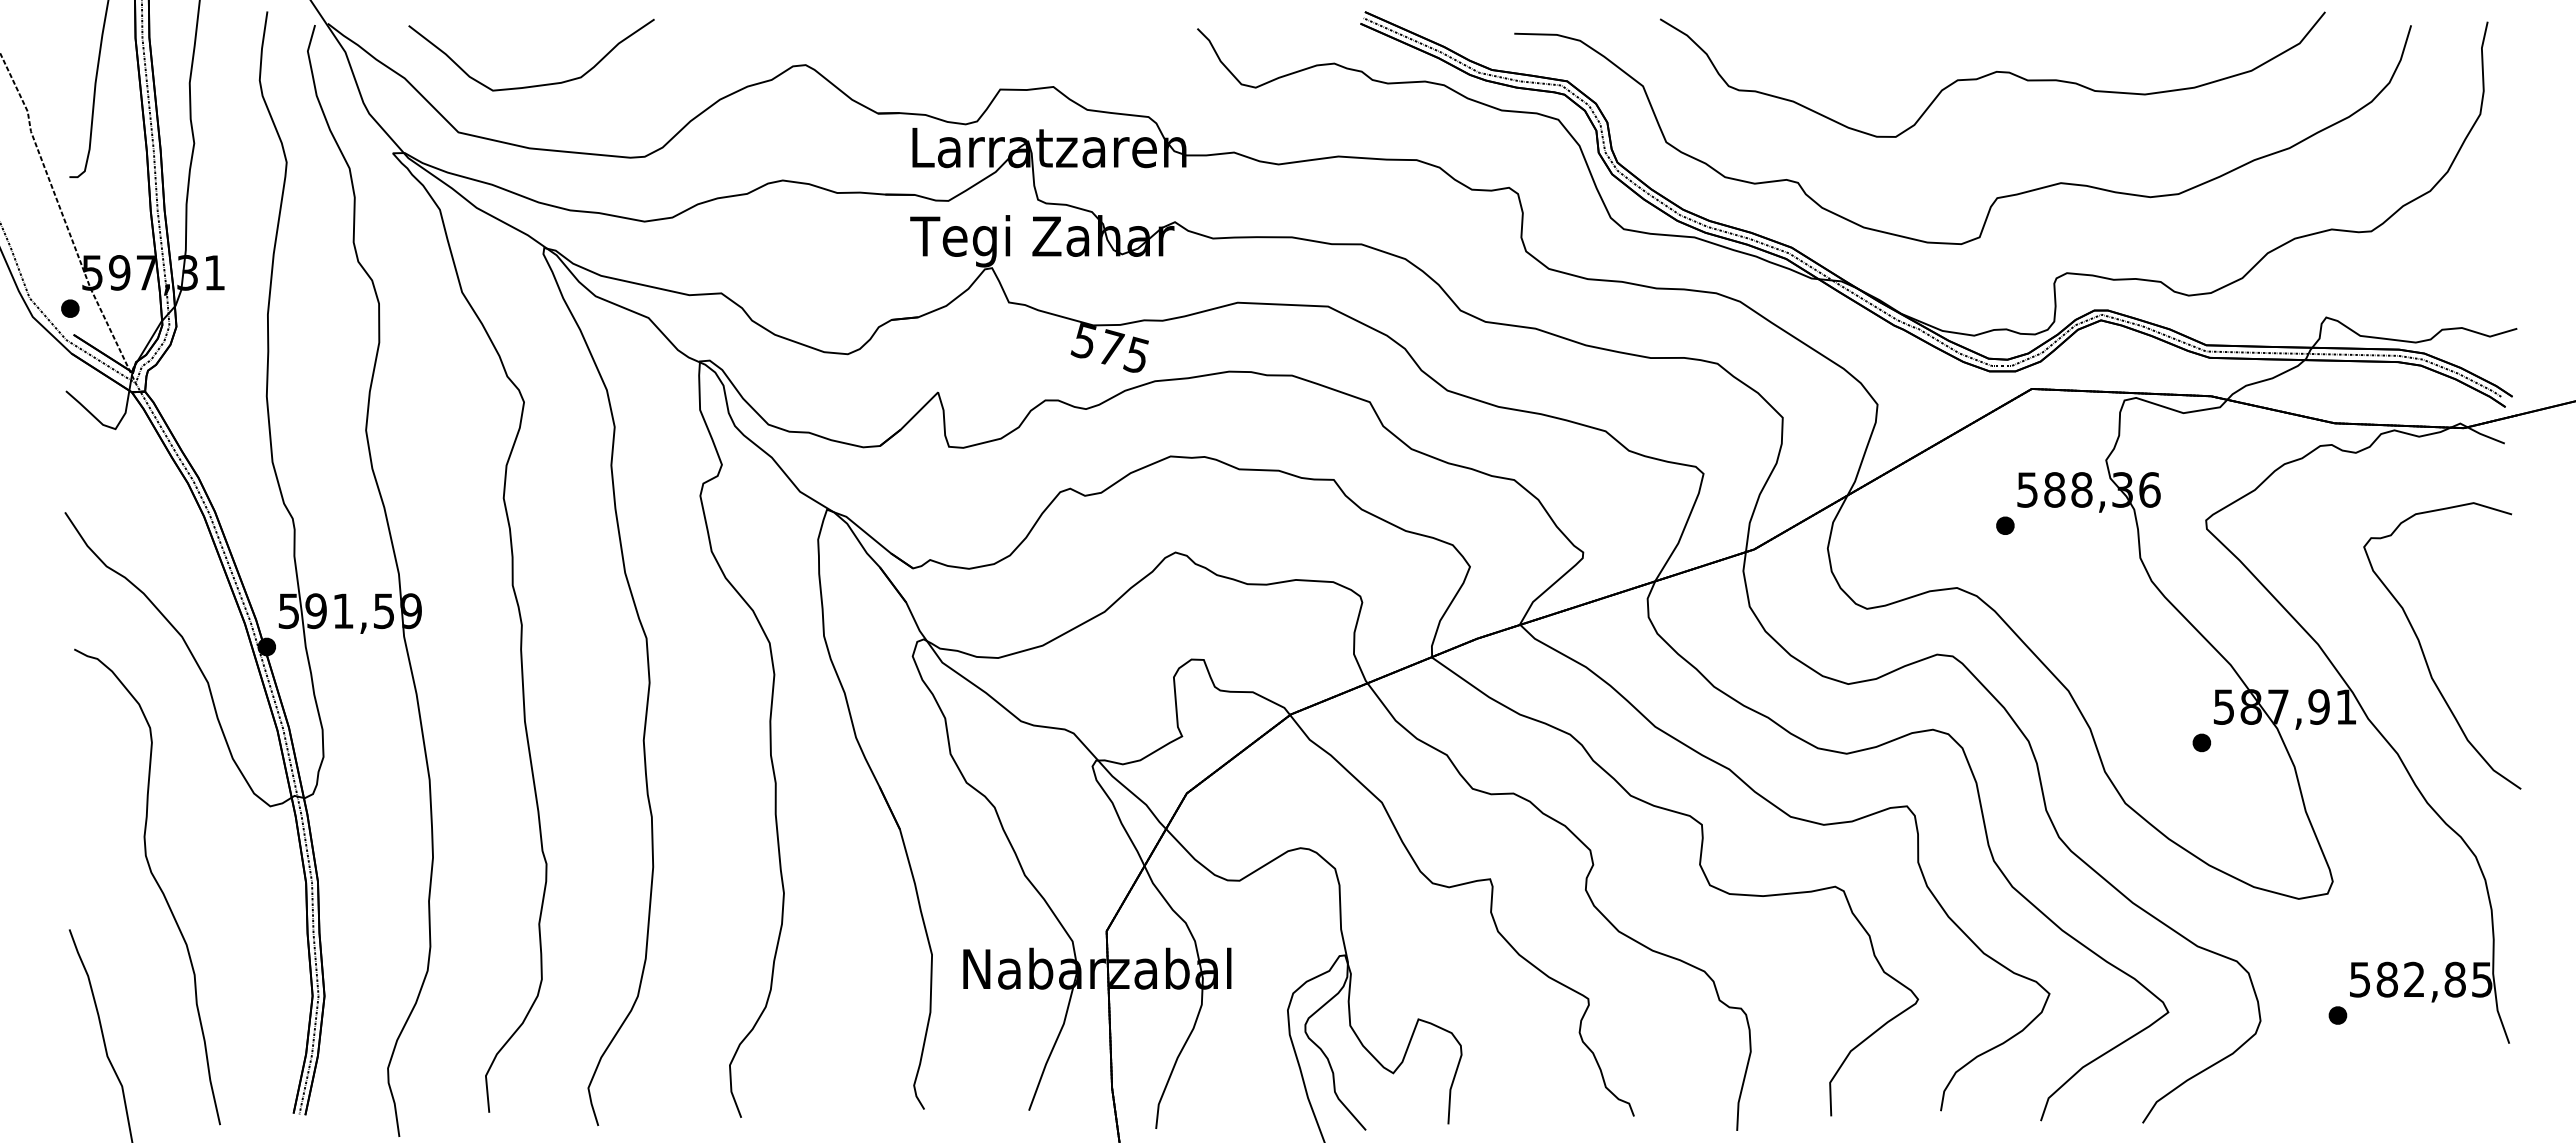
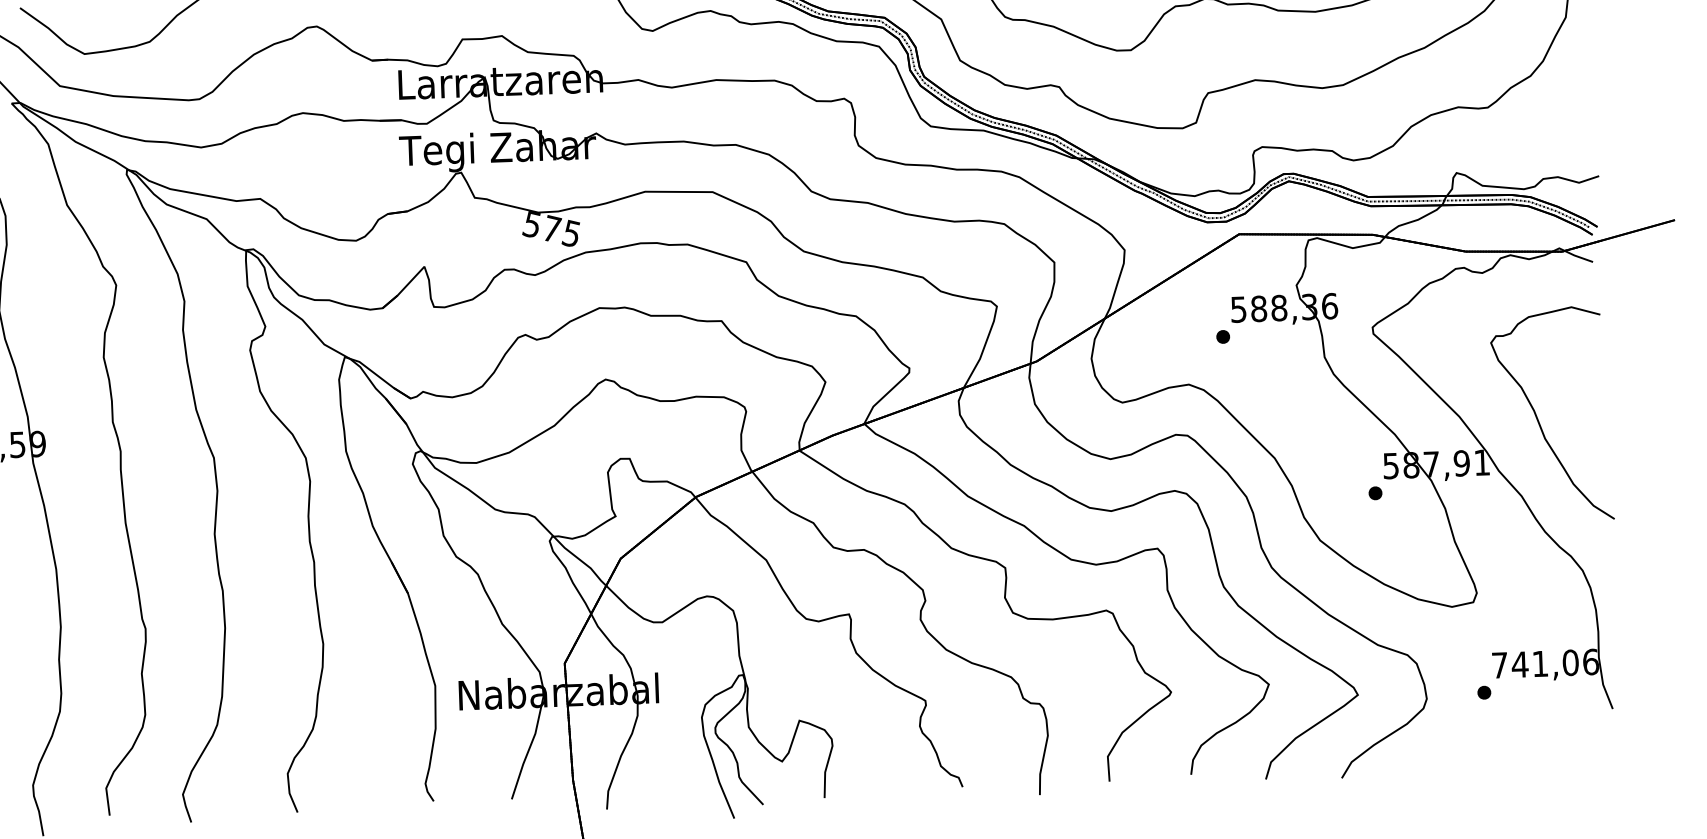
text: (2421, 979) -> (1545, 663), 582,85 -> 741,06

